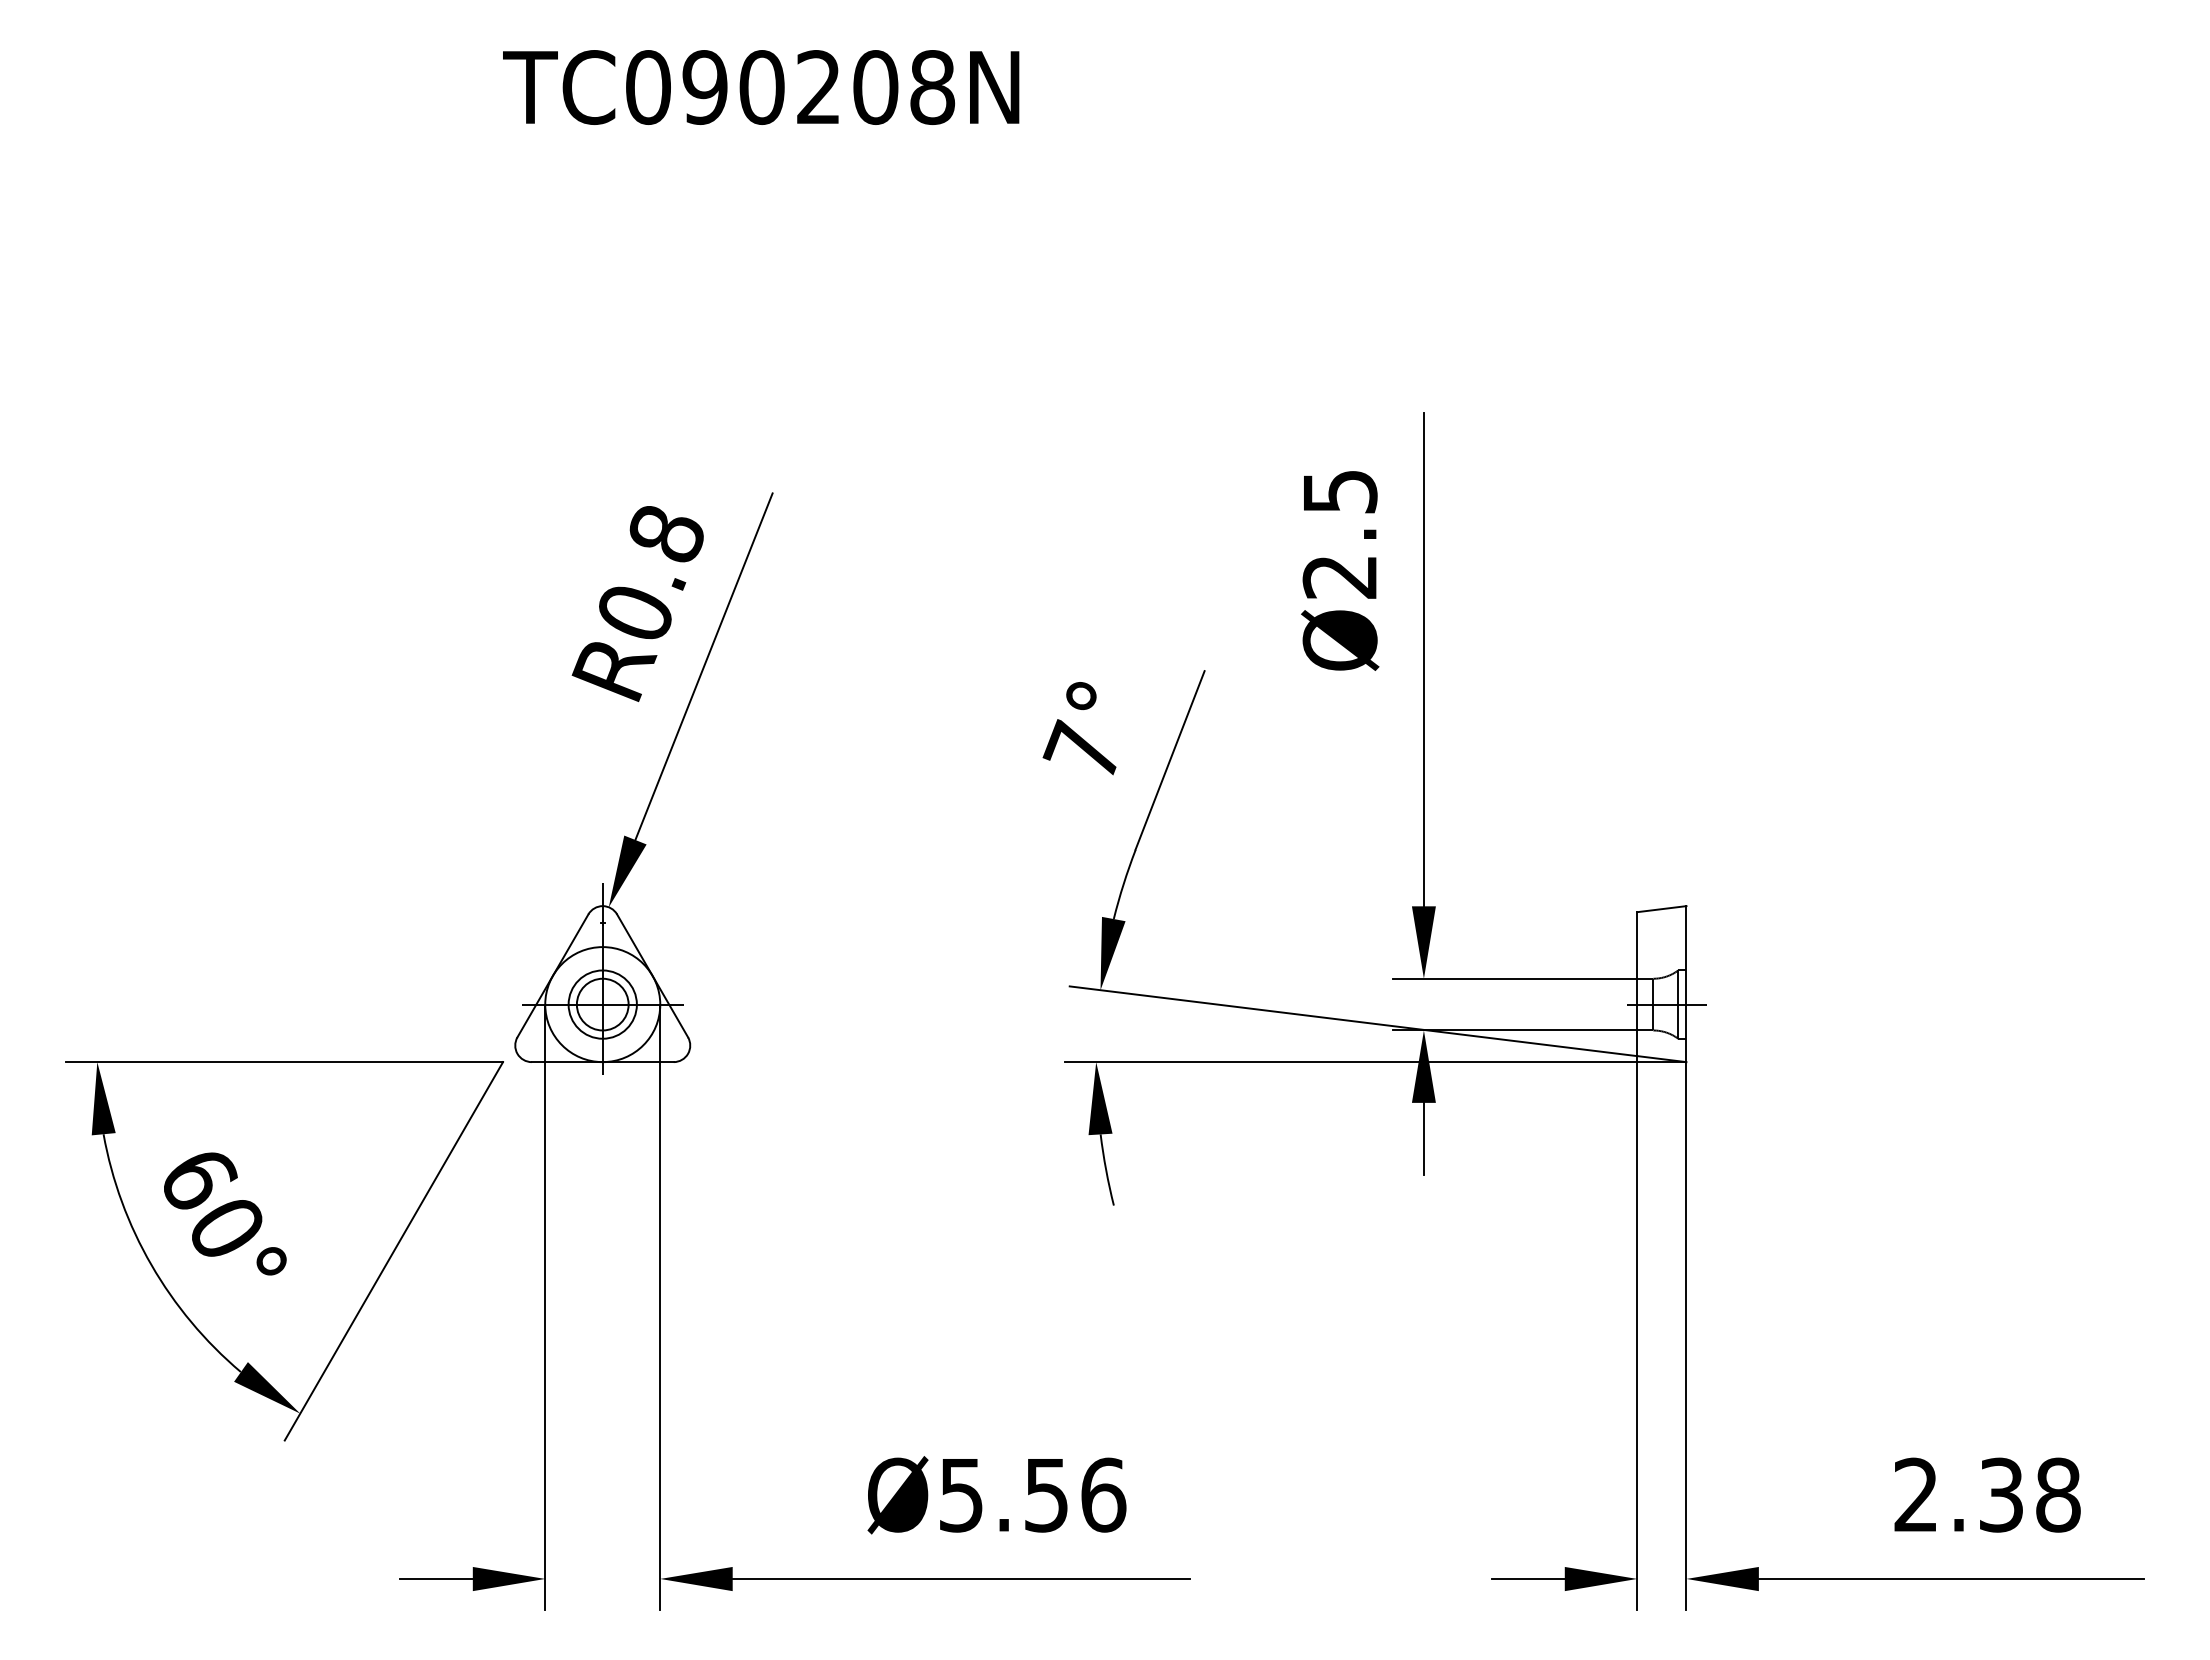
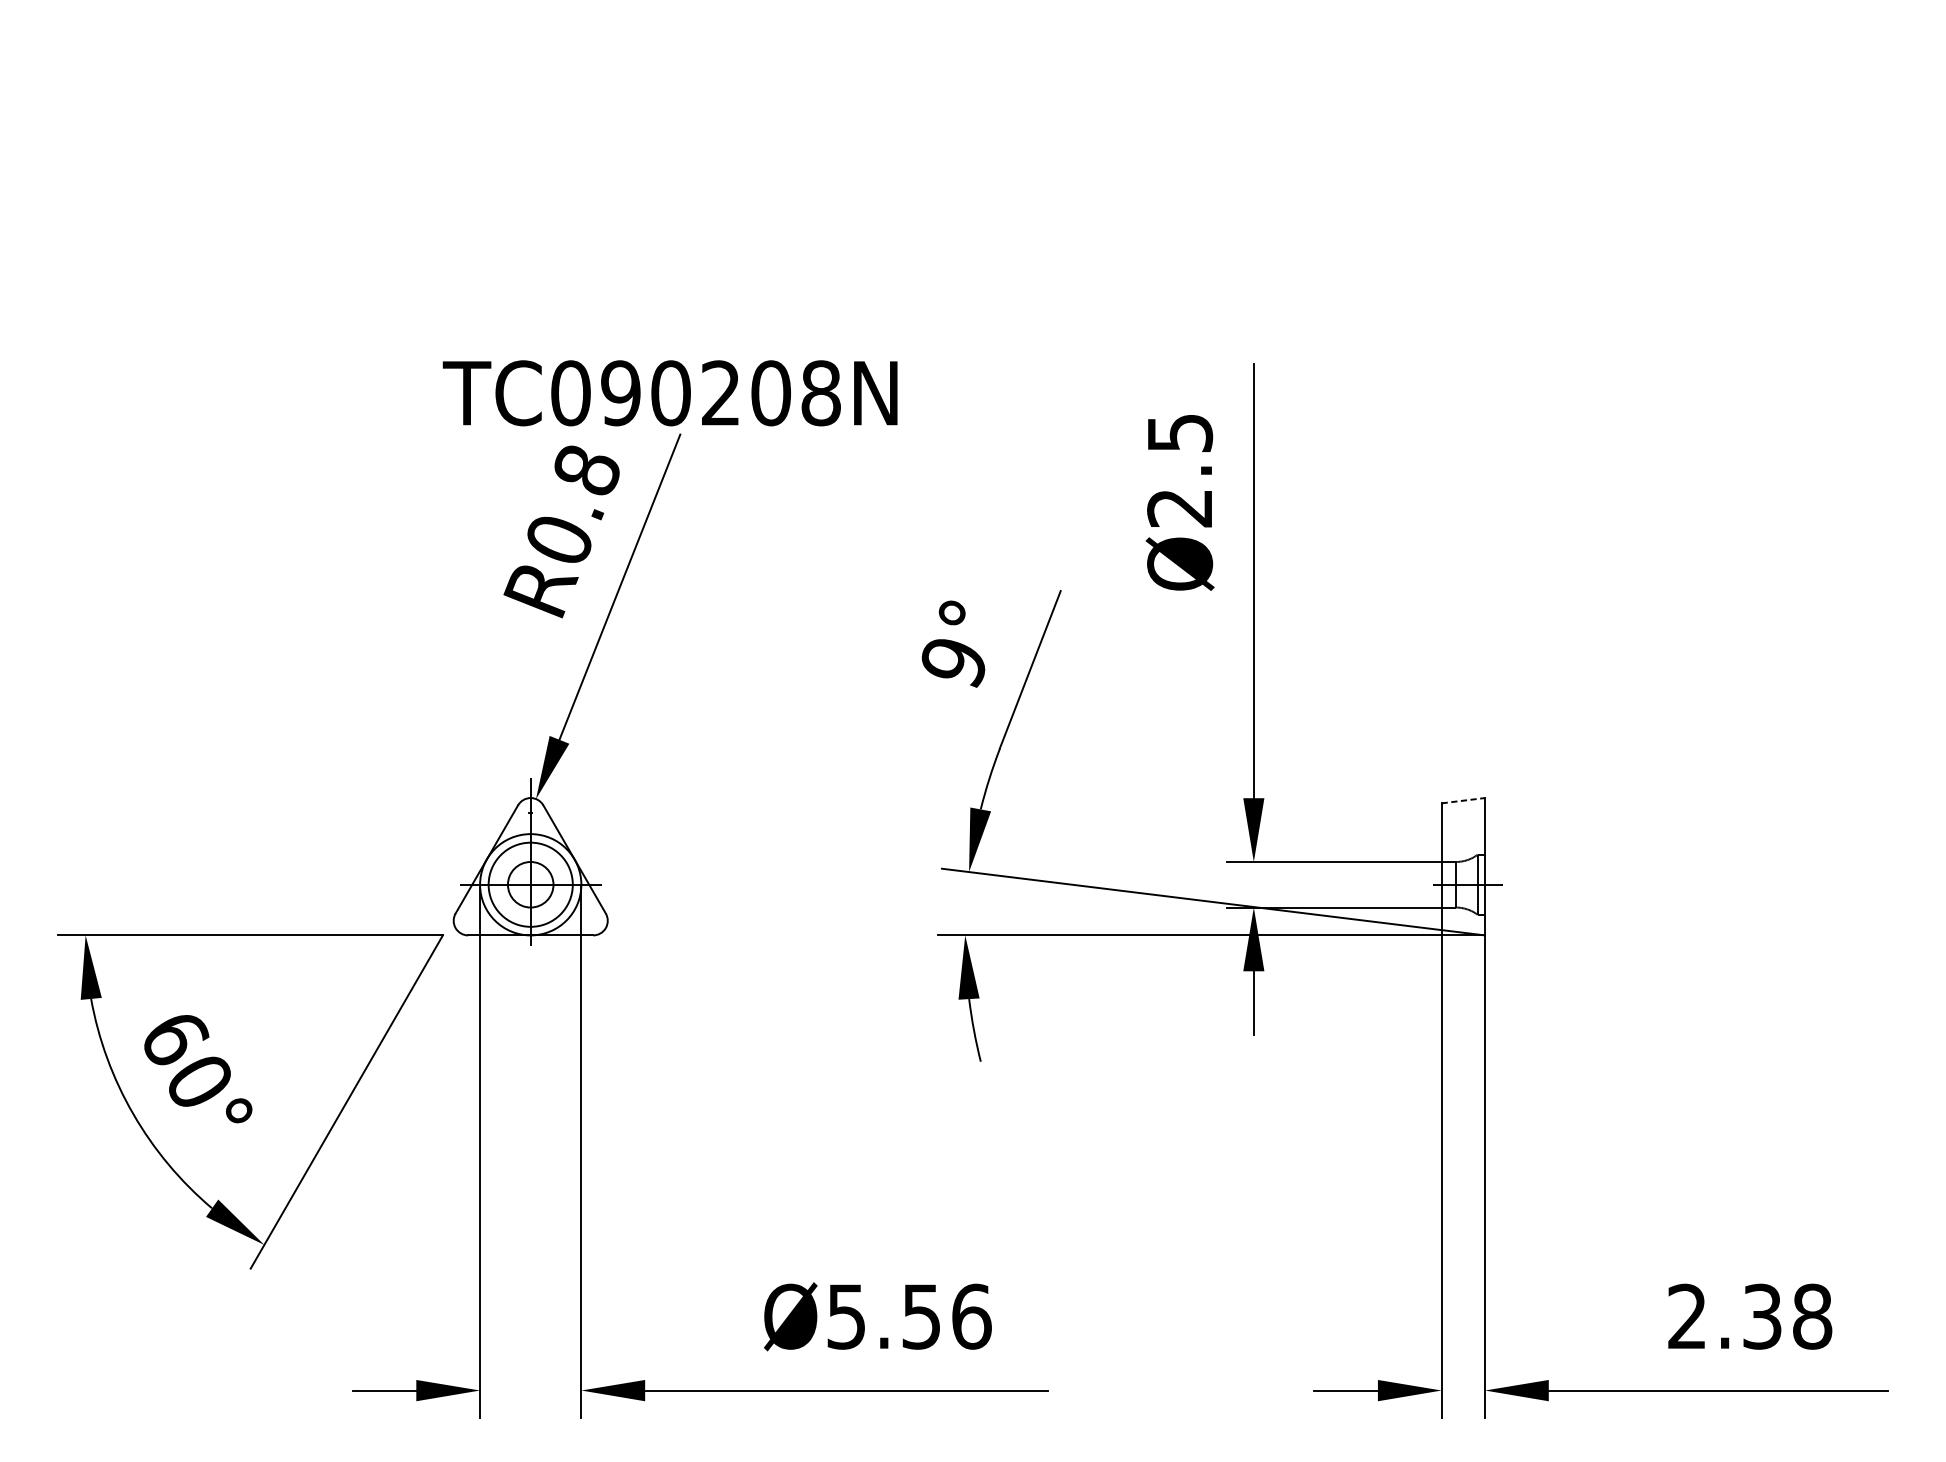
text: (761, 87) -> (670, 393), moved
text: (1080, 749) -> (951, 660), 7° -> 9°
line: (1661, 909) -> (1463, 801), solid -> dashed
circle: (602, 1004) -> (530, 884), size x1.4

